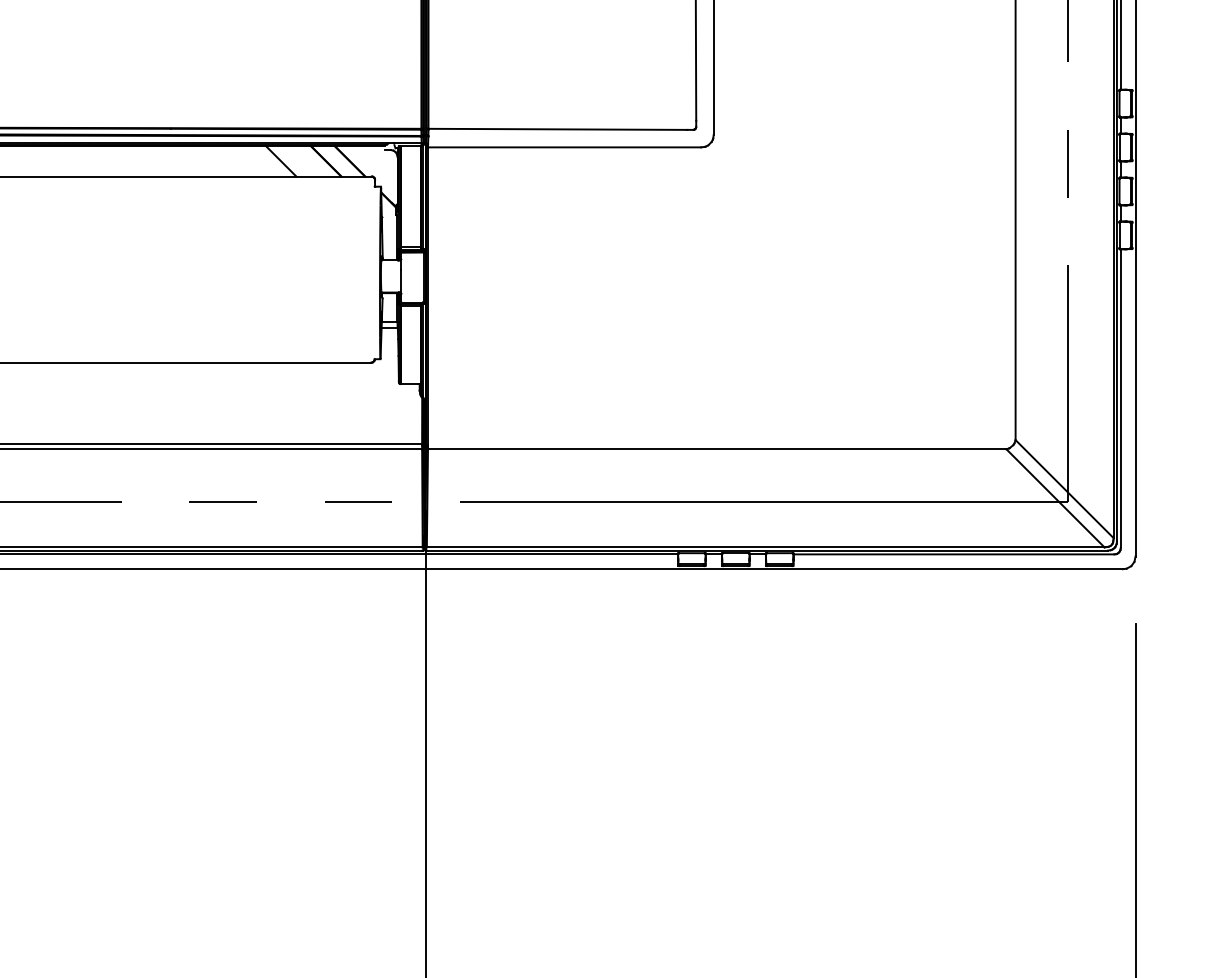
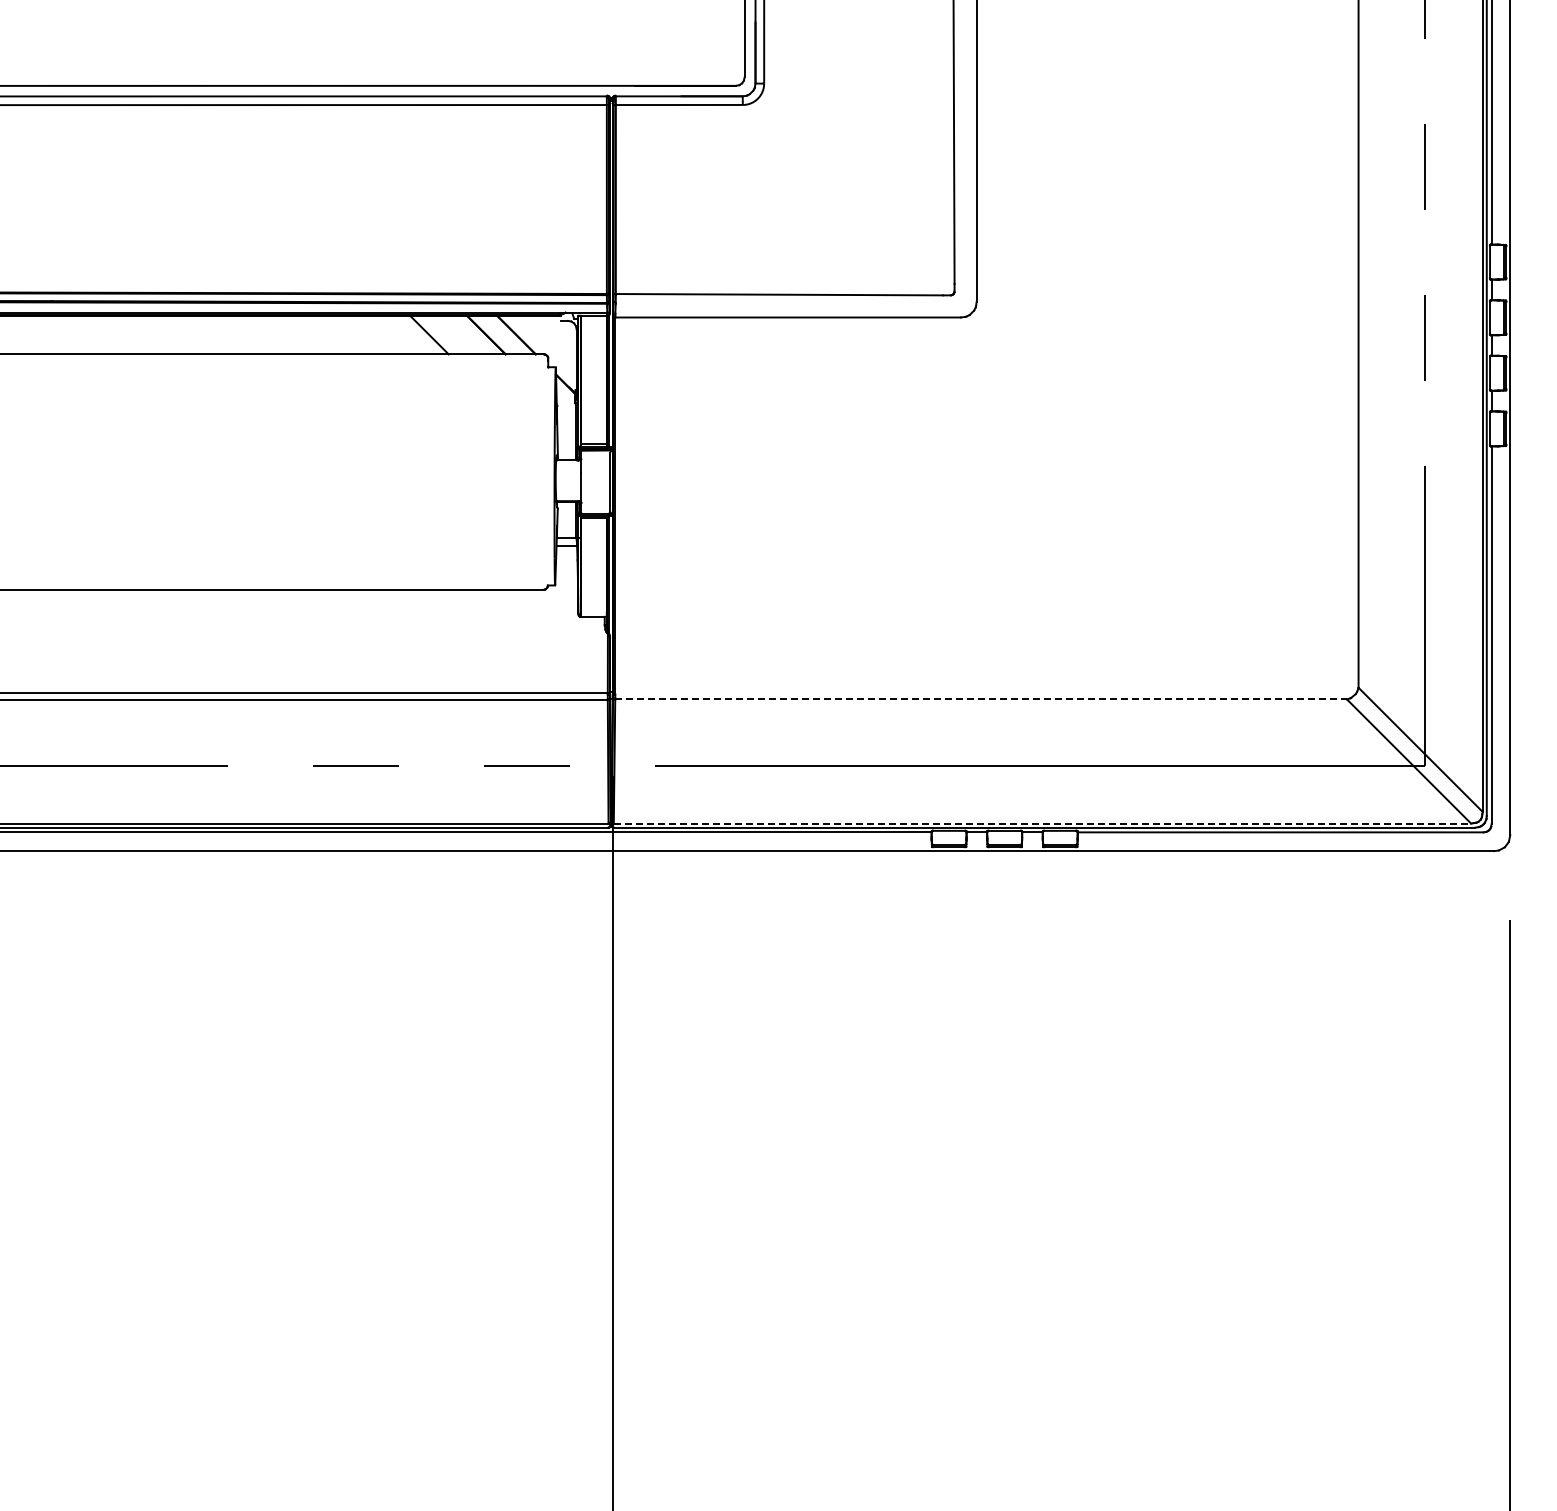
line: (717, 449) -> (981, 699), solid -> dashed
line: (765, 547) -> (1042, 823), solid -> dashed

